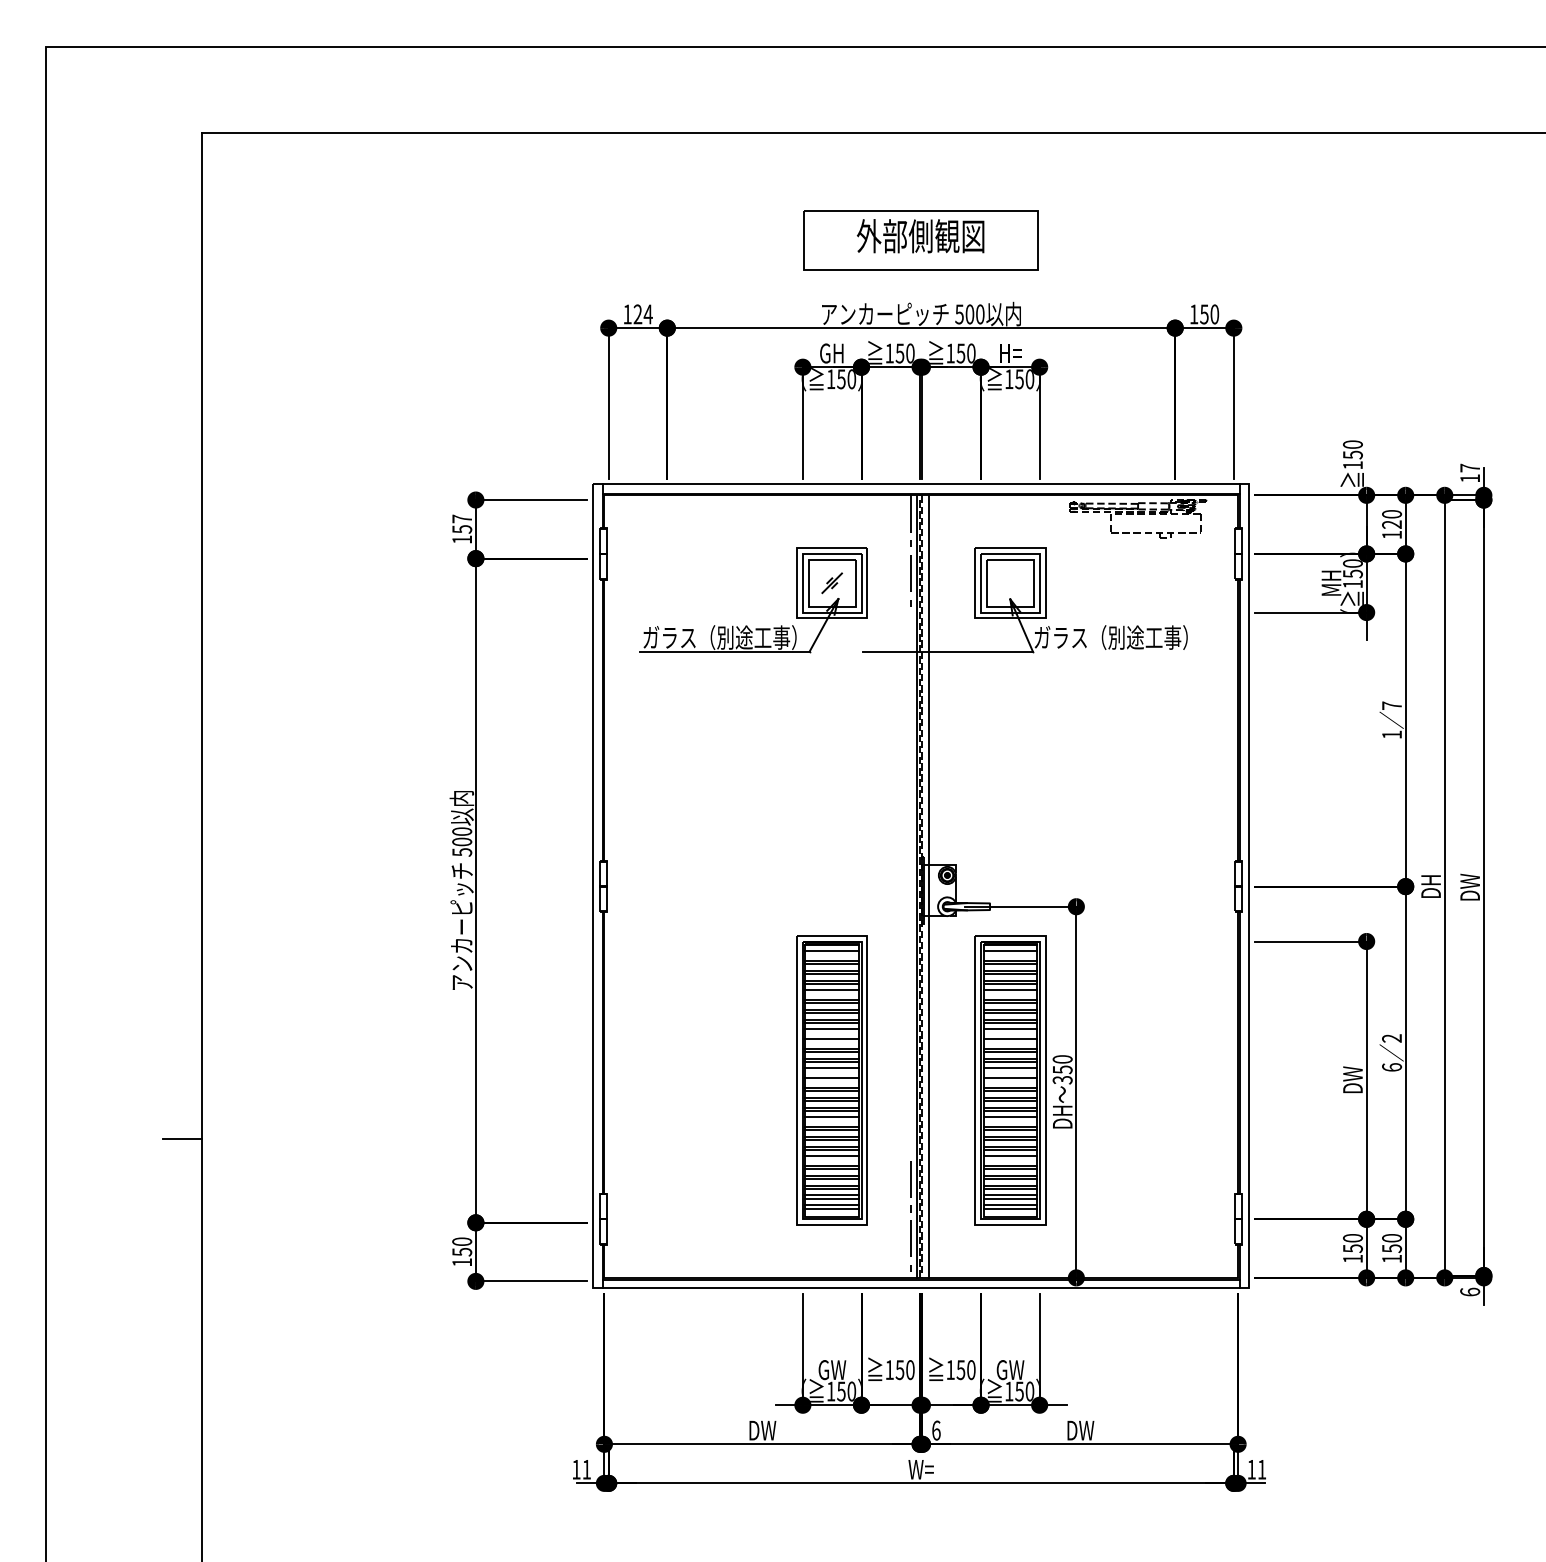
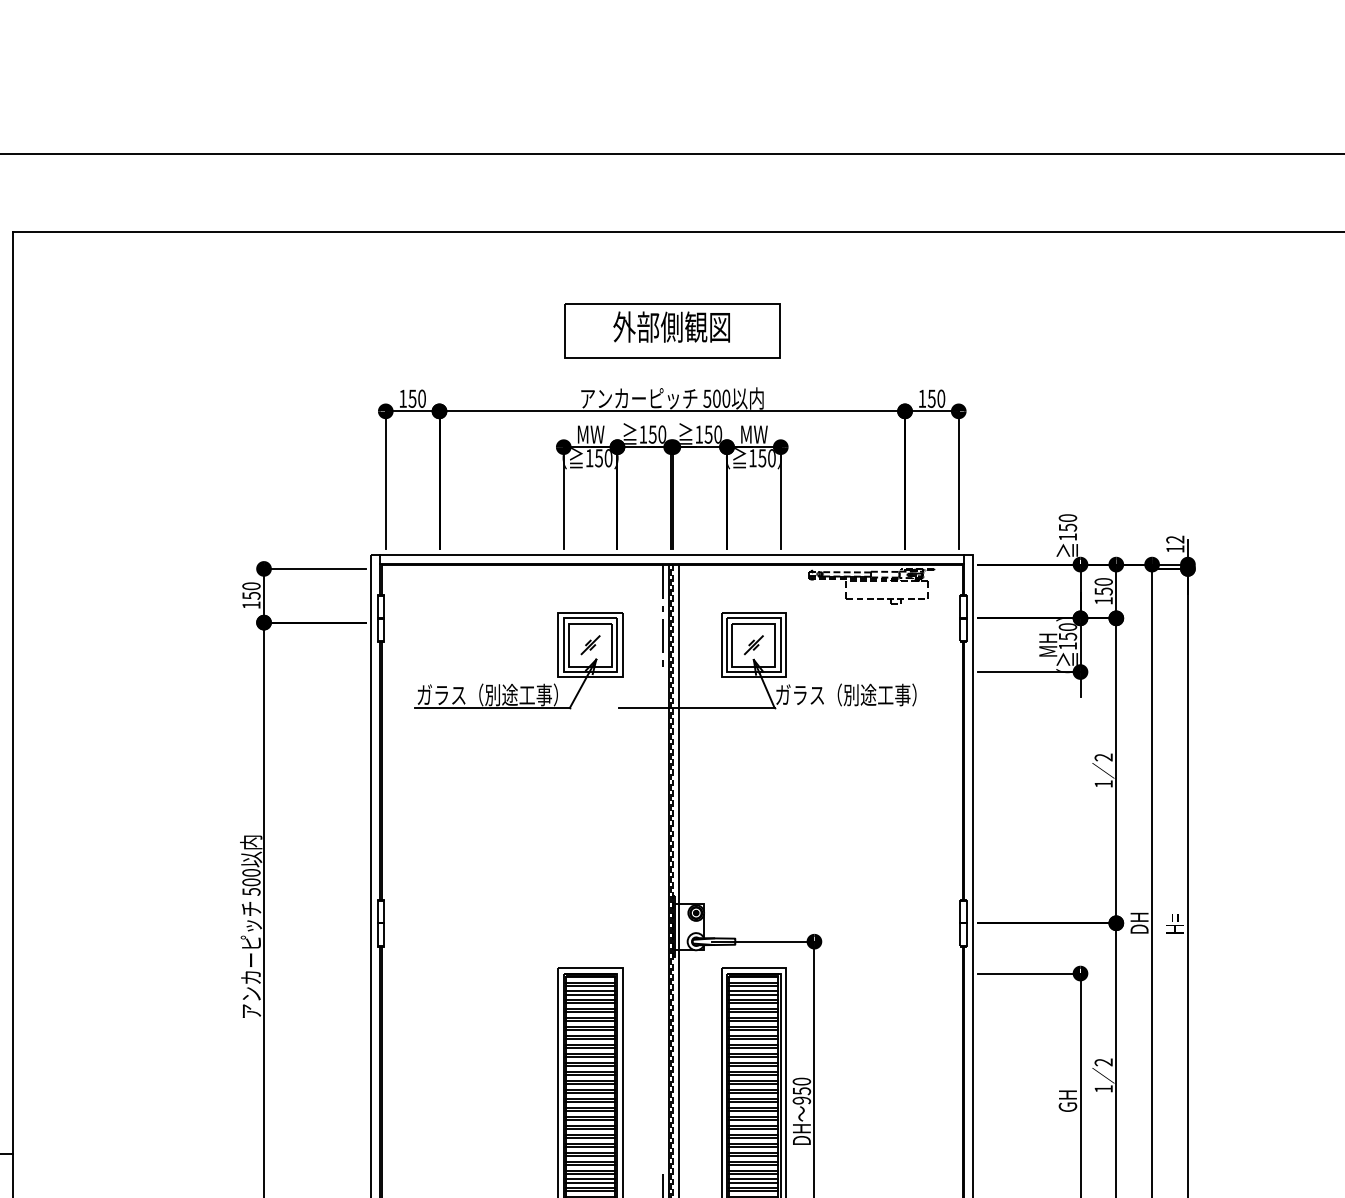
text: (642, 314) -> (416, 398), 124 -> 150
text: (832, 353) -> (590, 434), GH -> MW
text: (1010, 353) -> (754, 434), H= -> MW
text: (1469, 467) -> (1174, 539), 17 -> 12
text: (462, 518) -> (251, 585), 157 -> 150
text: (1392, 524) -> (1104, 591), 120 -> 150
part: (1010, 583) -> (754, 645), added
text: (1391, 705) -> (1103, 757), 7 -> 2
text: (1469, 886) -> (1174, 923), DW -> H=
line: (831, 954) -> (589, 985), added
line: (1010, 954) -> (754, 985), added
line: (831, 993) -> (589, 1021), added
line: (1010, 993) -> (754, 1021), added
line: (831, 1032) -> (589, 1056), added
line: (1010, 1032) -> (754, 1056), added
line: (831, 1042) -> (589, 1066), added
line: (1010, 1042) -> (754, 1066), added
text: (1392, 1067) -> (1104, 1089), 6 -> 1
line: (831, 1071) -> (589, 1092), added
line: (1010, 1071) -> (754, 1092), added
text: (1352, 1079) -> (1067, 1100), DW -> GH
text: (1062, 1080) -> (801, 1100), 350 -> 950
line: (831, 1081) -> (589, 1101), added
line: (1010, 1081) -> (754, 1101), added
line: (831, 1120) -> (589, 1137), added
line: (1010, 1120) -> (754, 1137), added
line: (831, 1159) -> (589, 1173), added
line: (1010, 1159) -> (754, 1173), added

